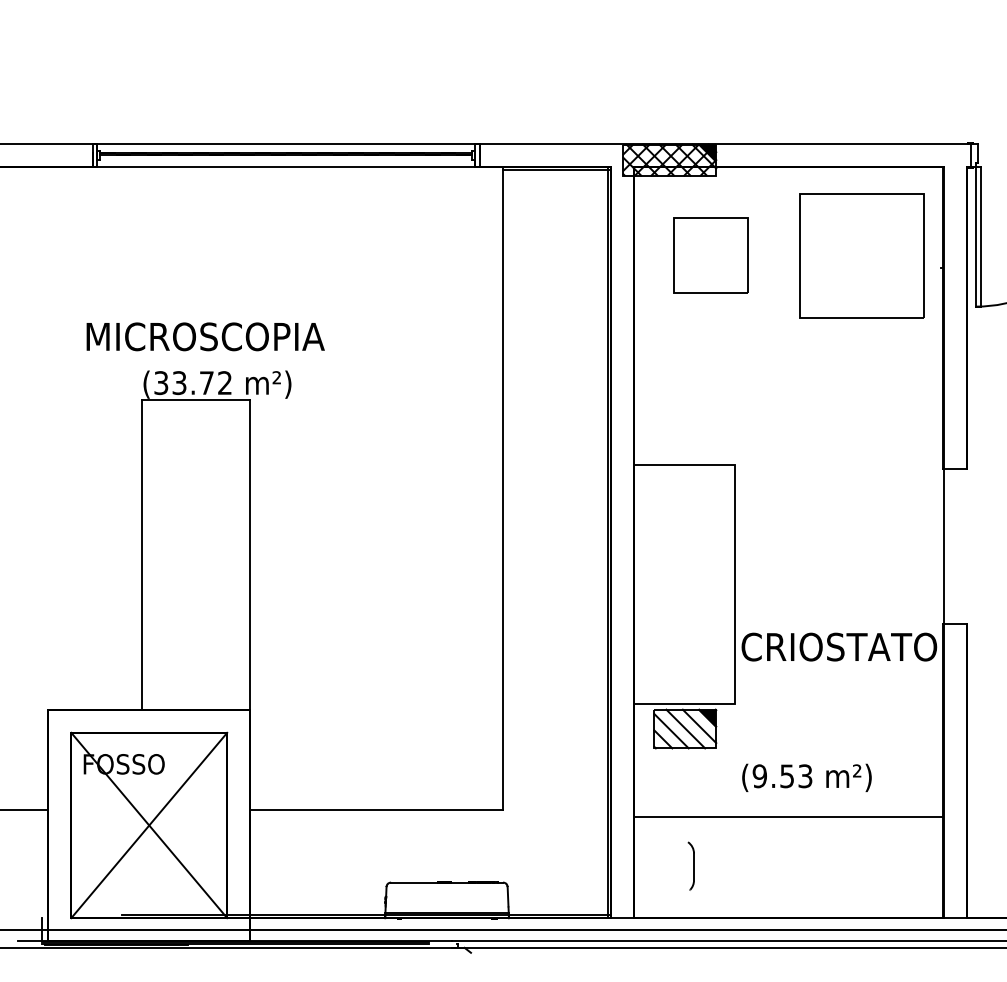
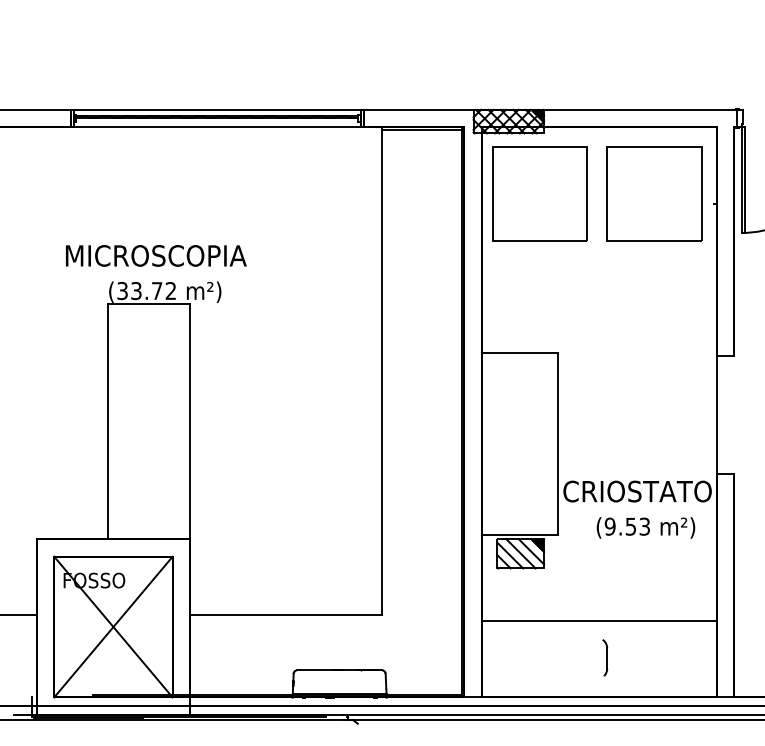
part: (710, 254) -> (539, 193), size x1.67
text: (806, 777) -> (645, 527), moved
part: (691, 865) -> (605, 657), moved

